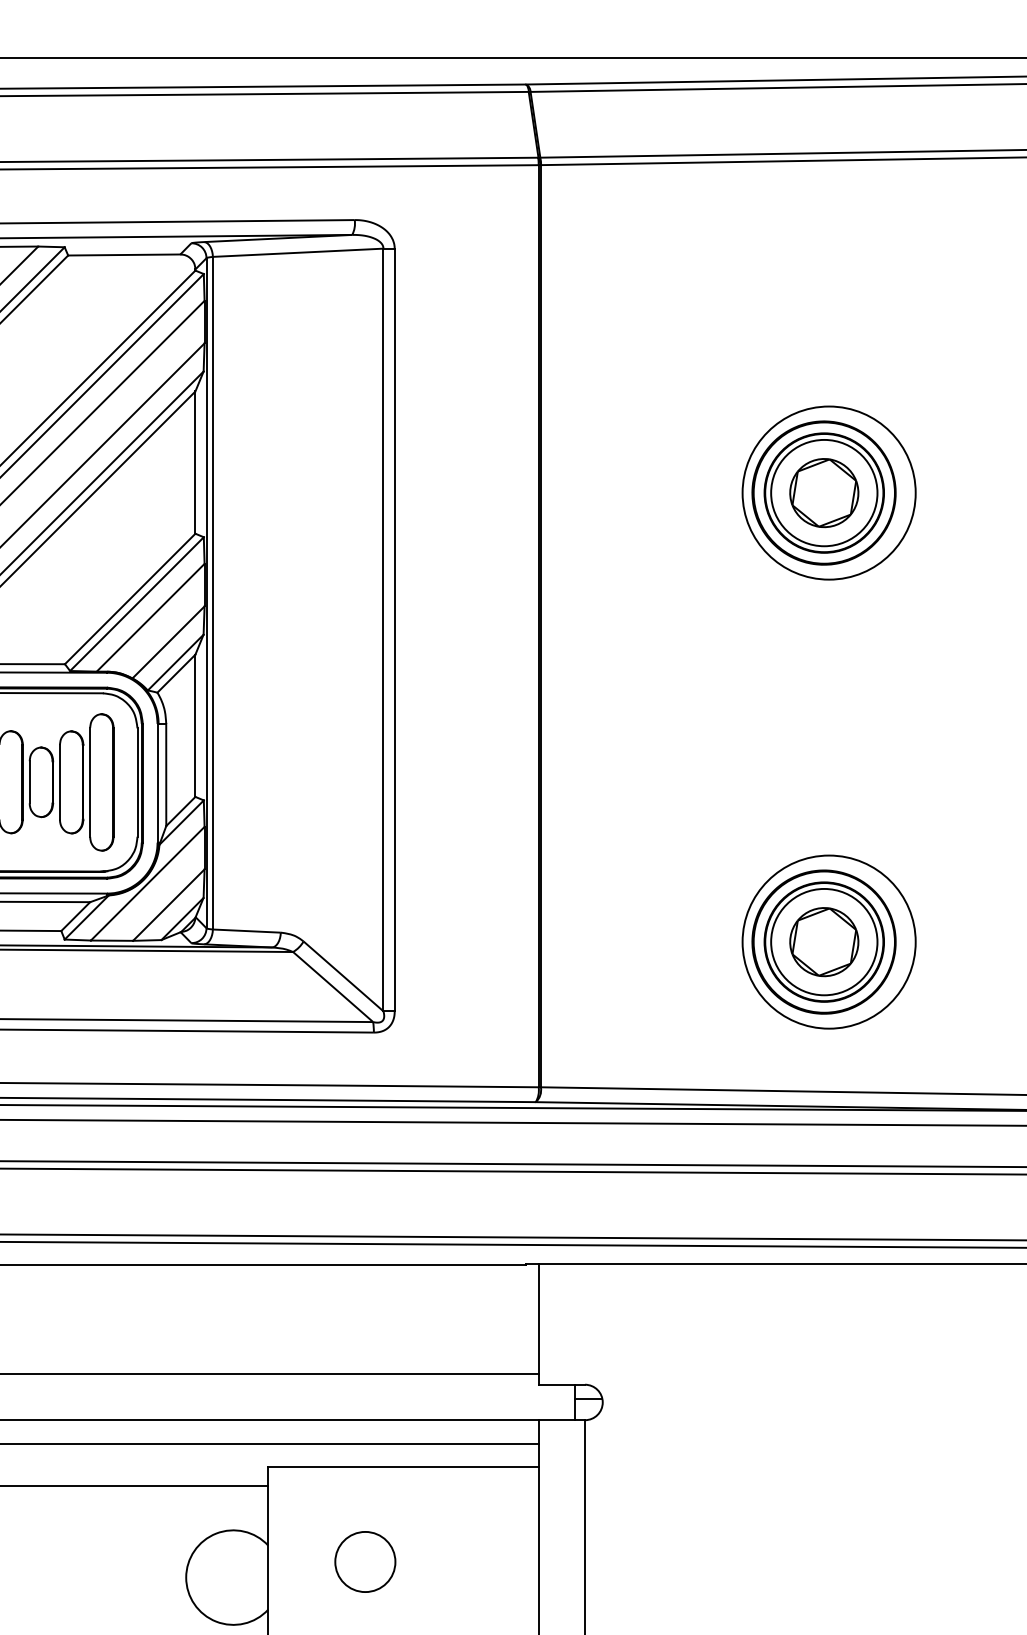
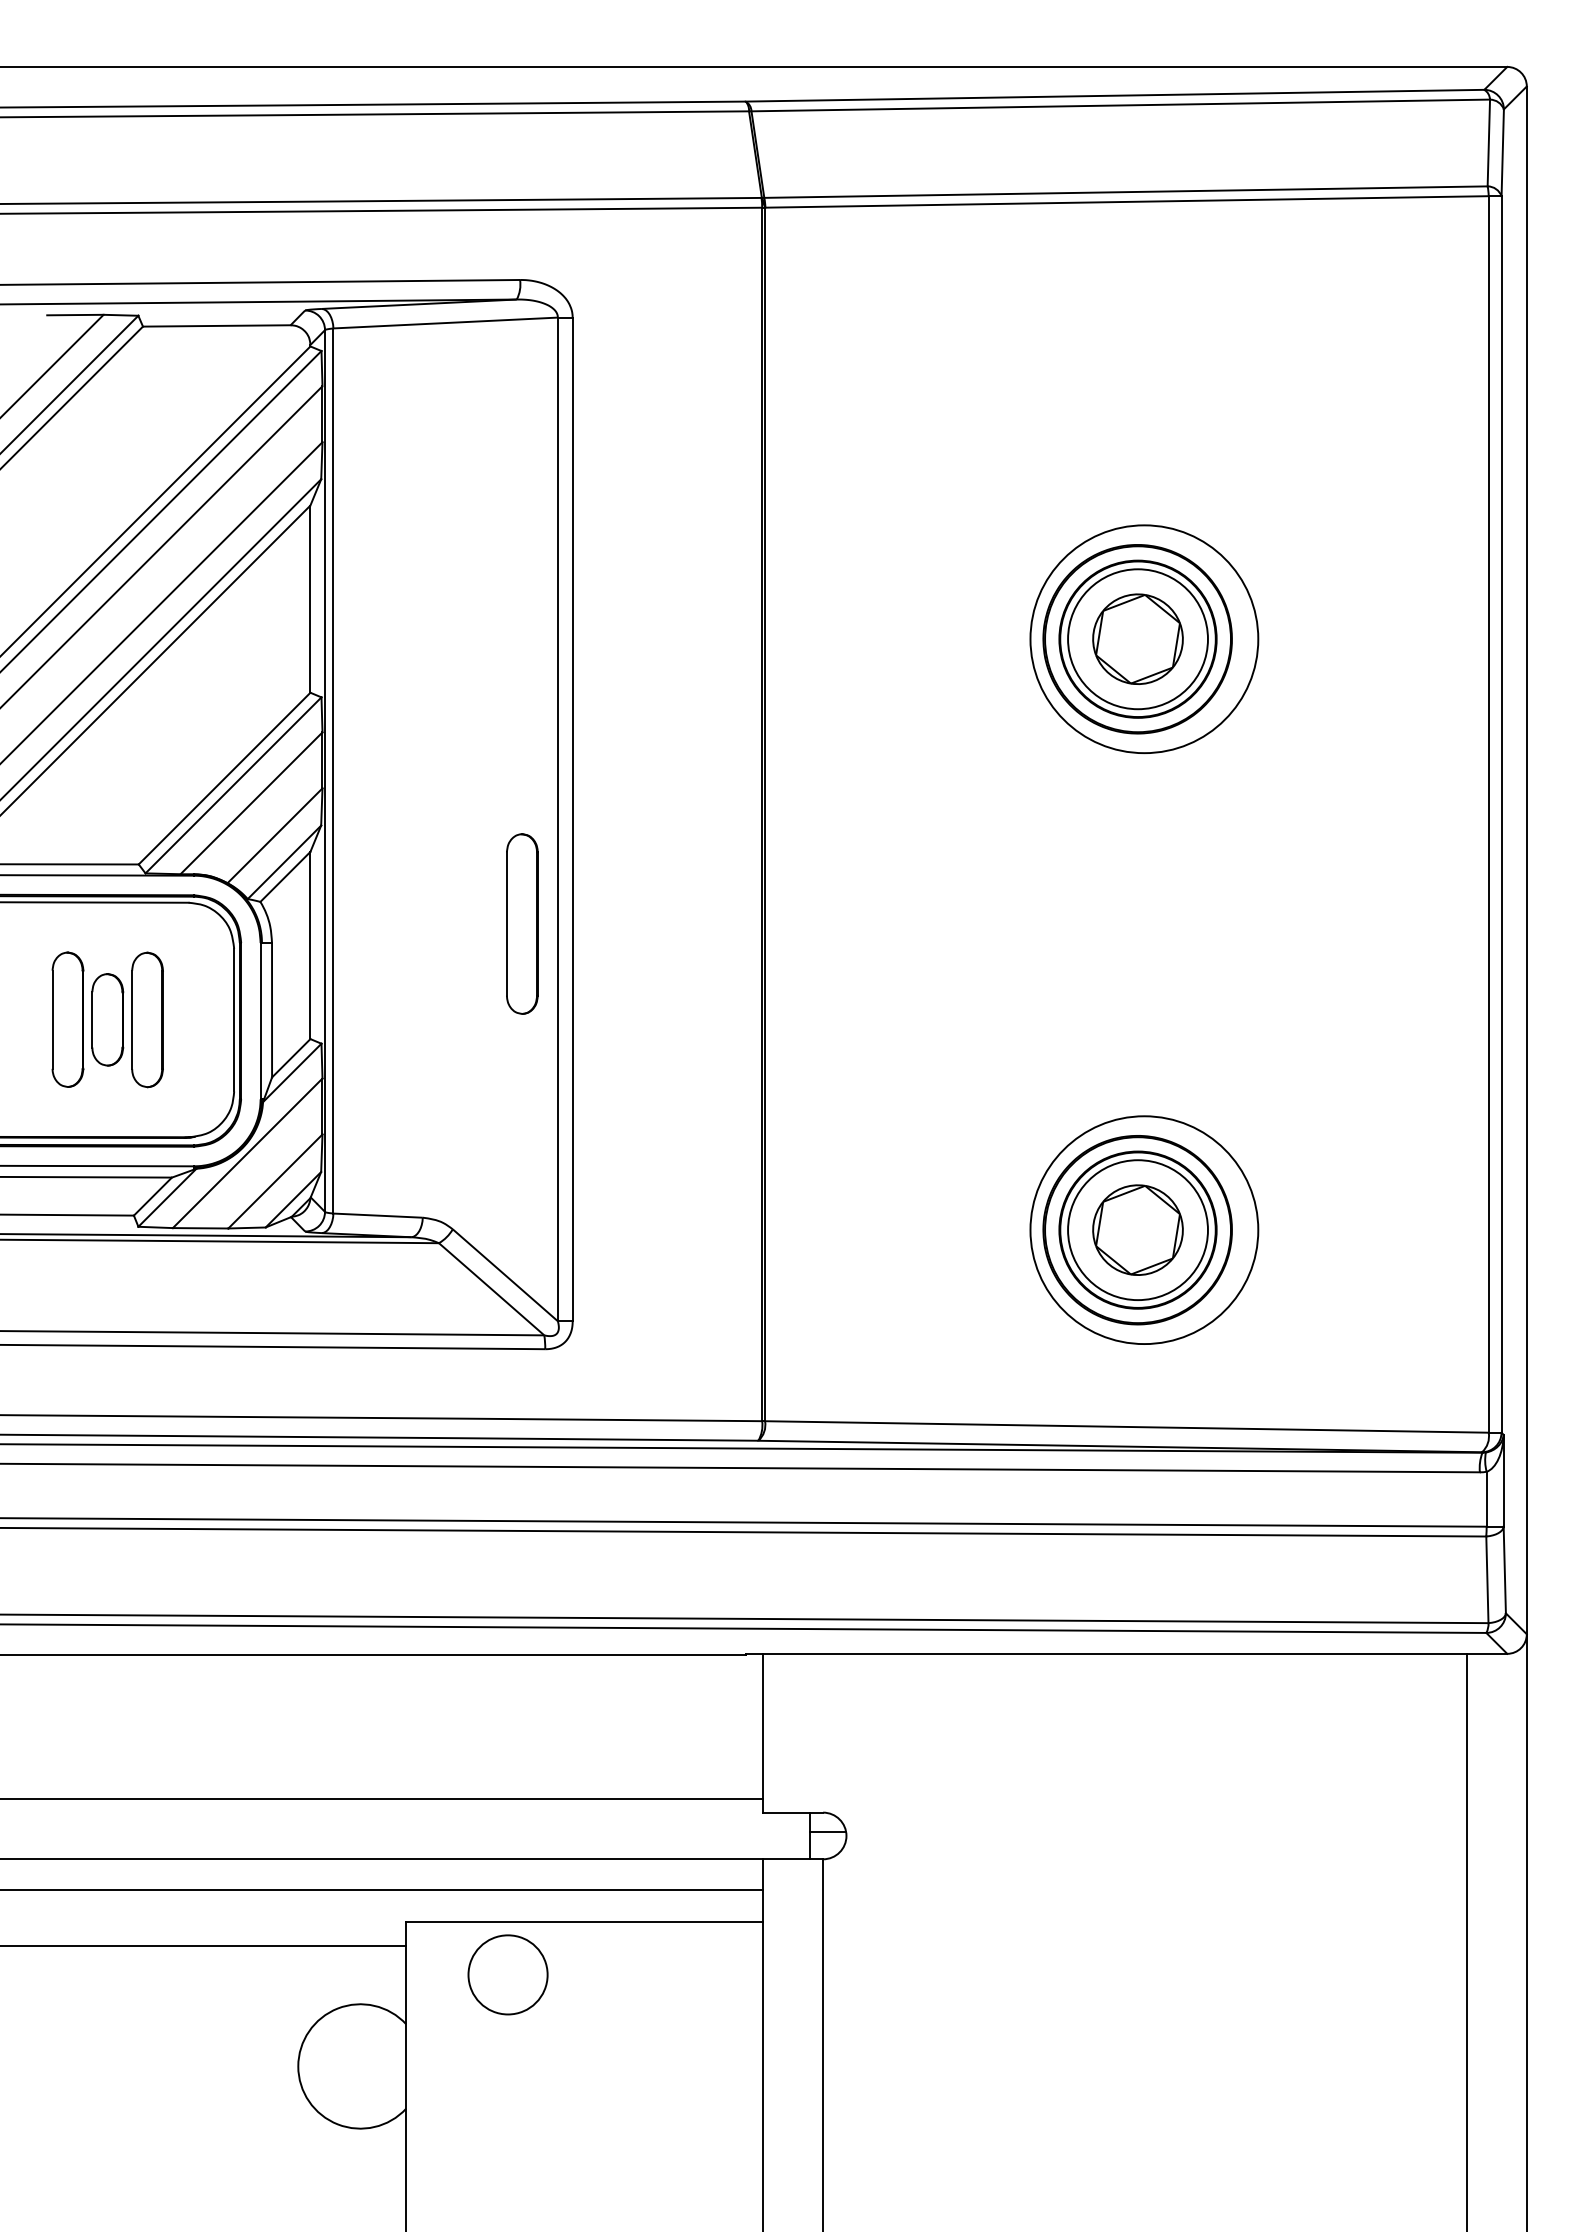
part: (102, 782) -> (522, 923), moved
circle: (364, 1561) -> (507, 1974), moved

